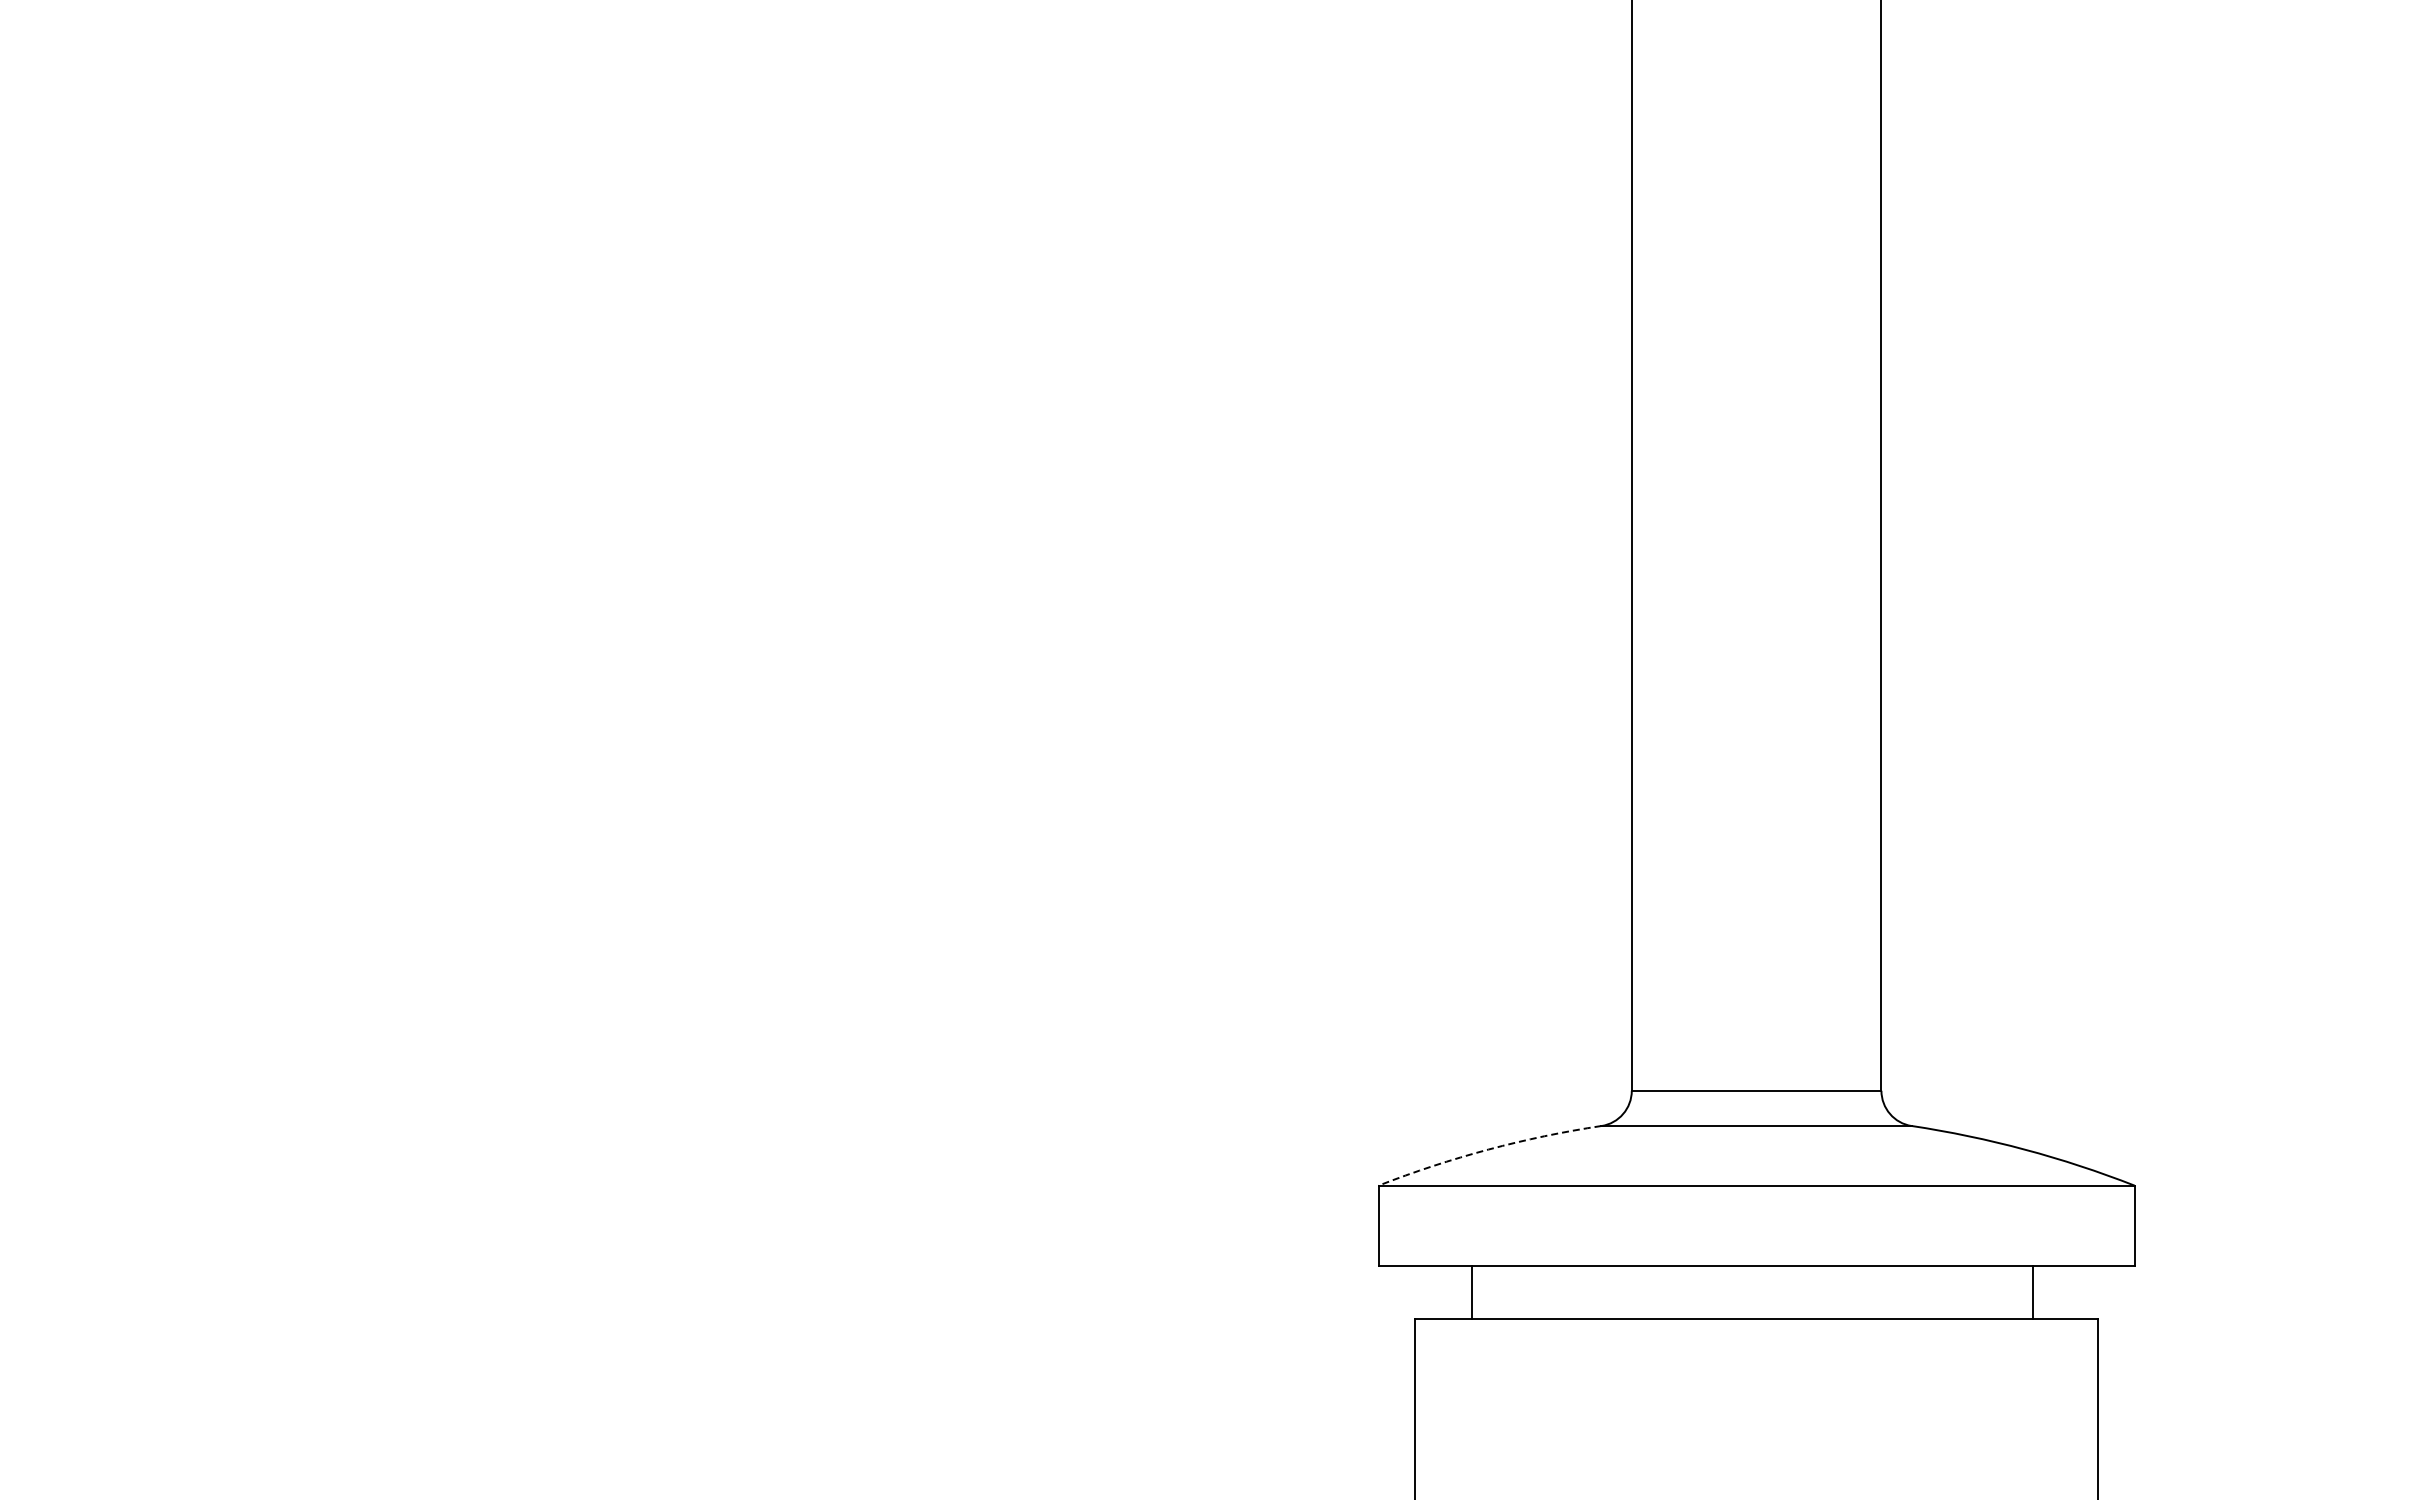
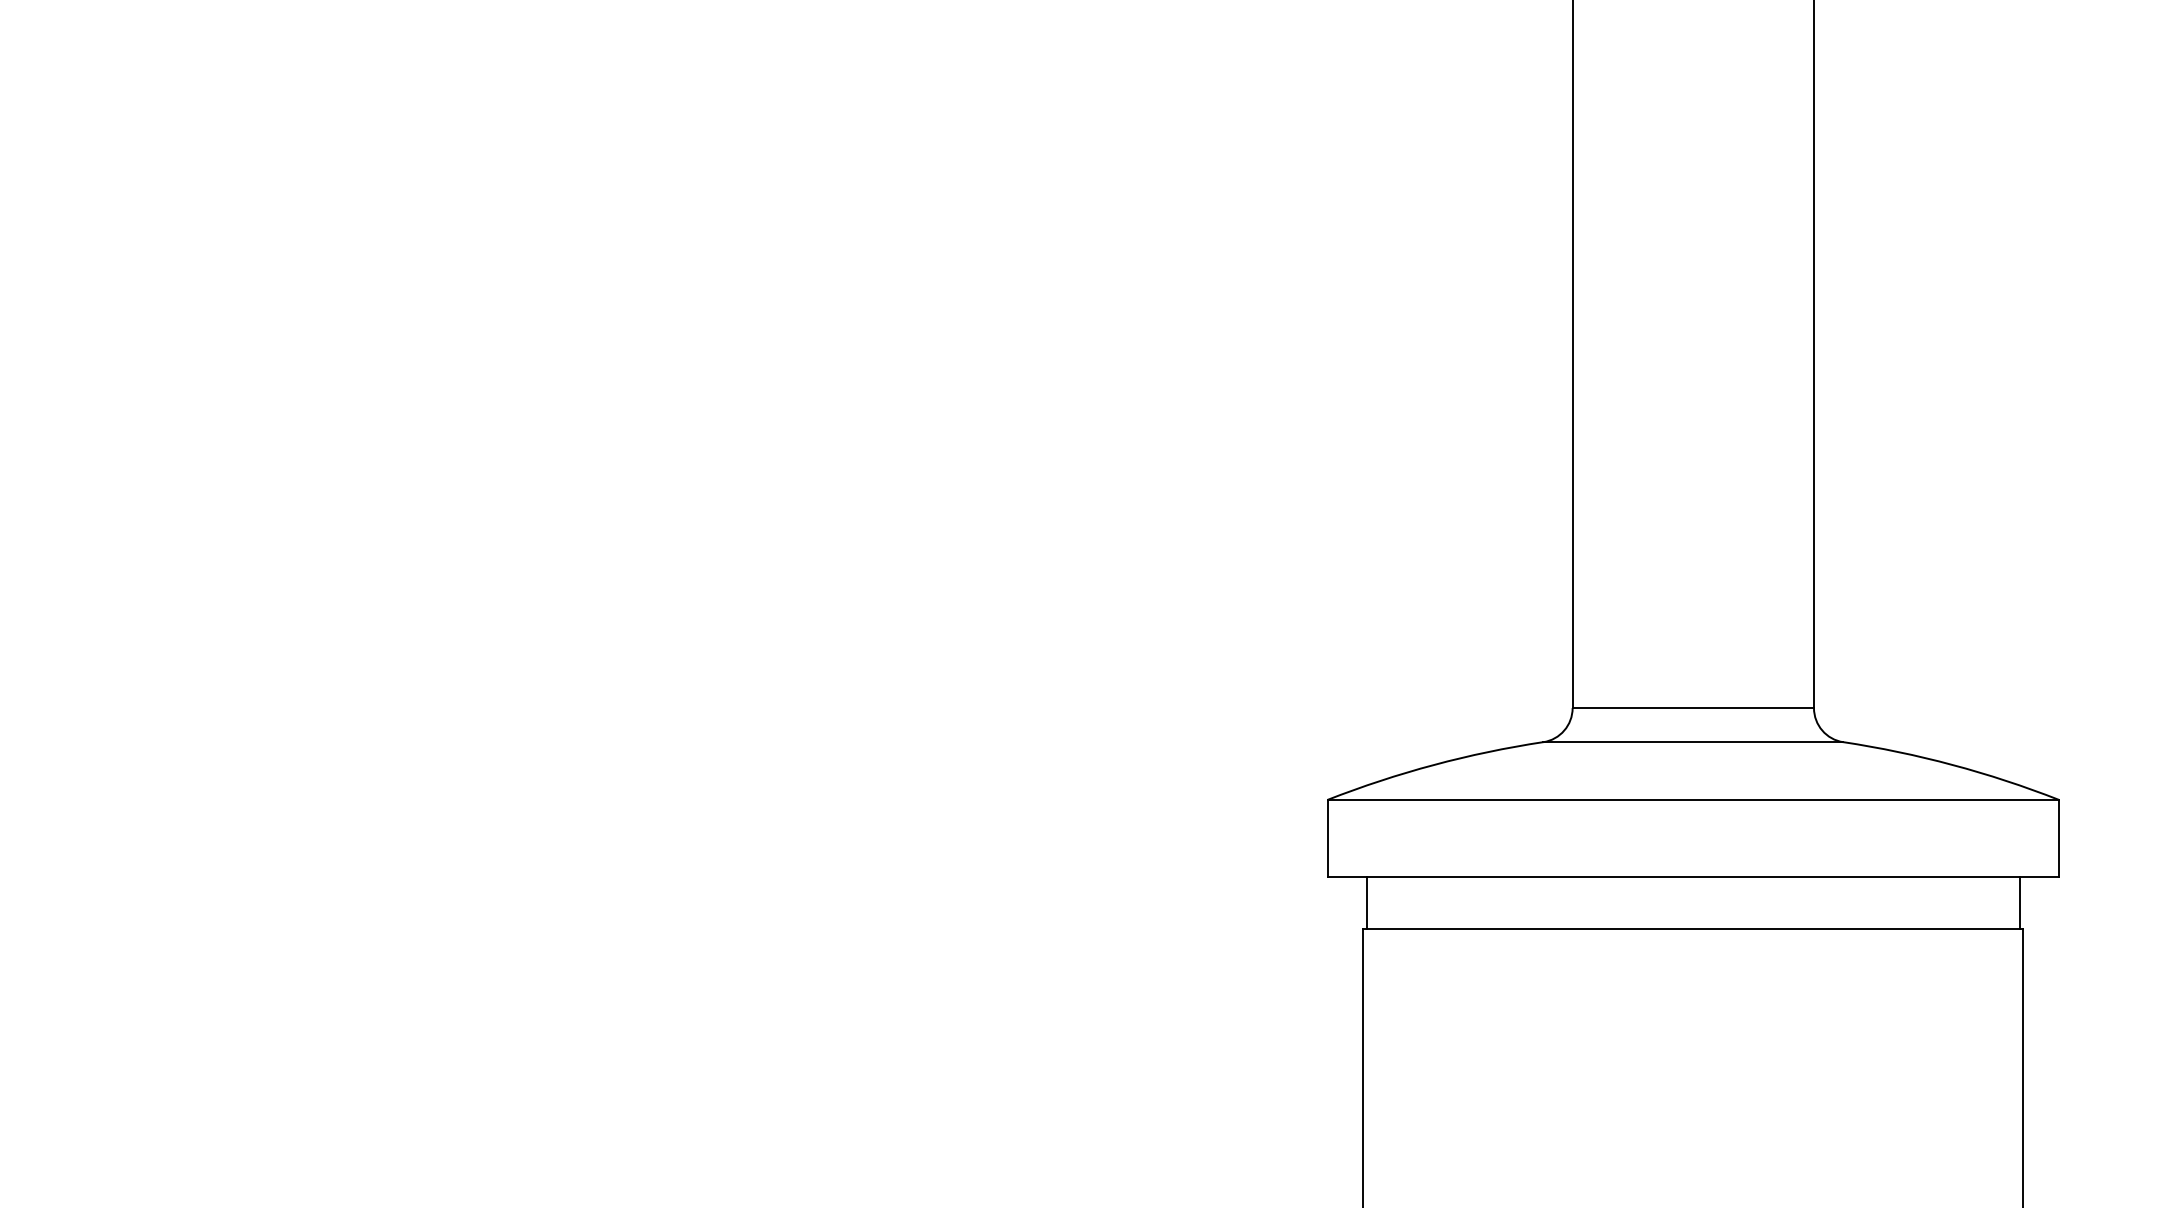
arc: (1488, 1149) -> (1434, 764), dashed -> solid
line: (1471, 1292) -> (1366, 903), moved
line: (2032, 1292) -> (2019, 903), moved

